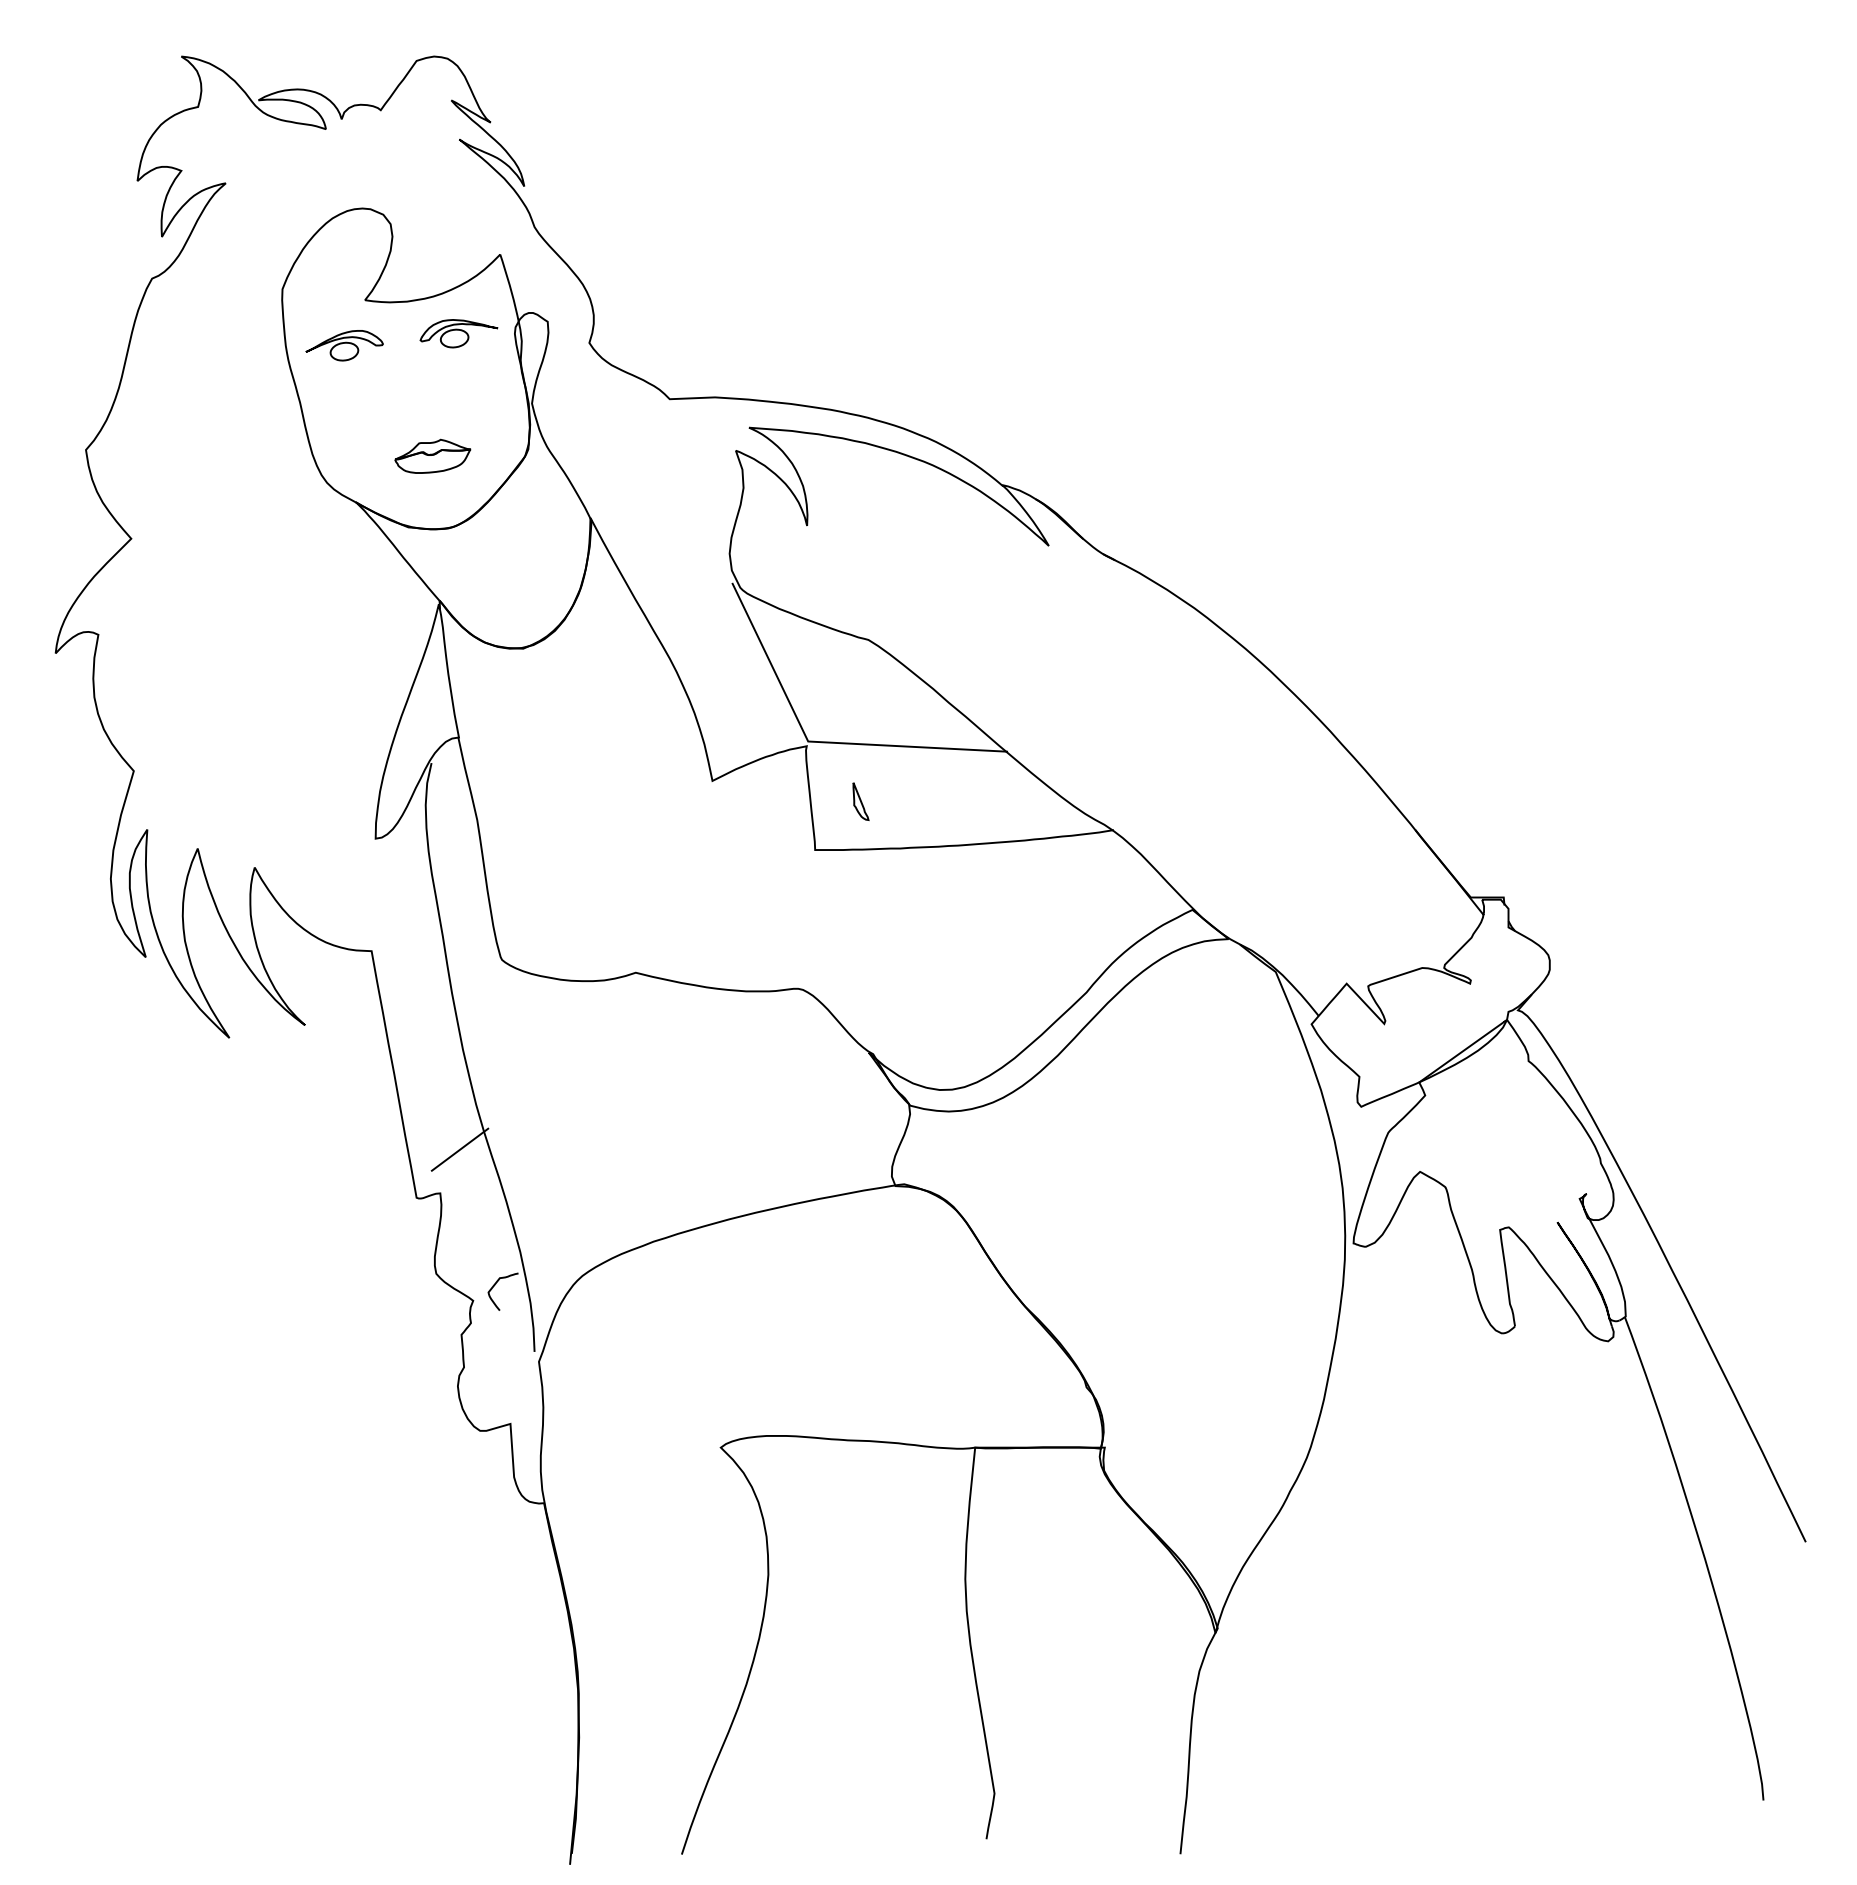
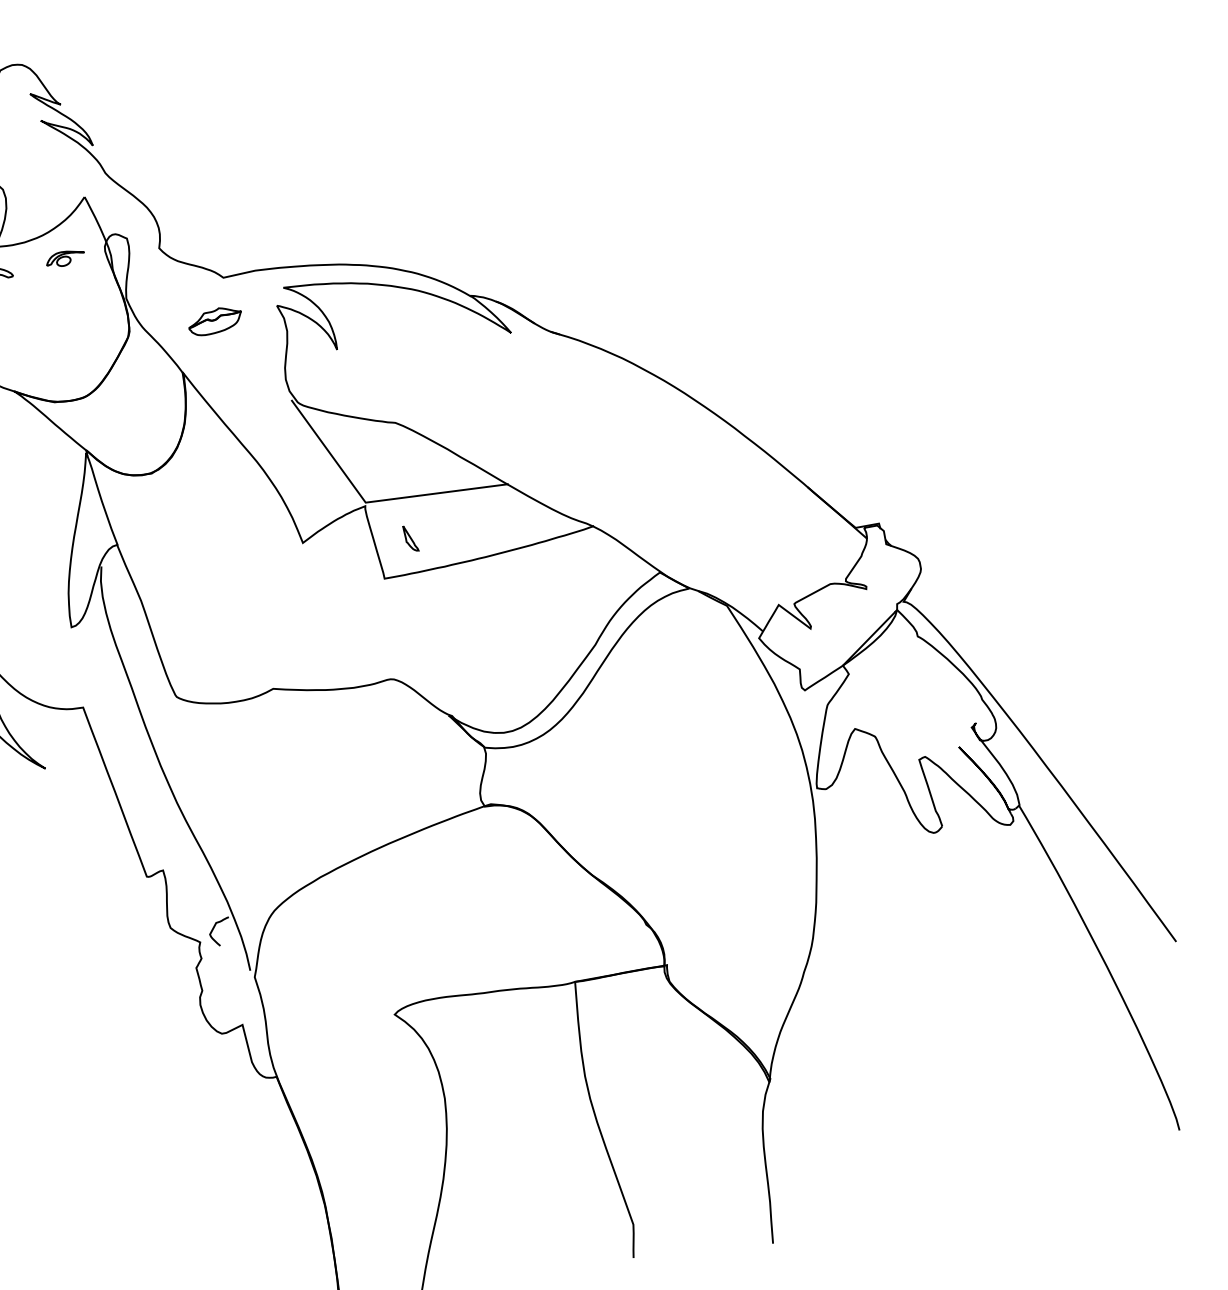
part: (458, 333) -> (65, 258), size x0.7
part: (432, 455) -> (214, 320), moved
line: (459, 1149) -> (171, 836), removed

